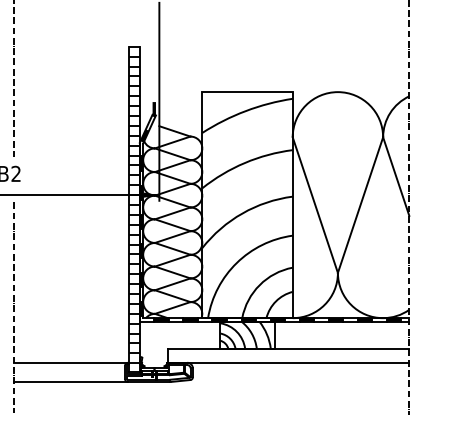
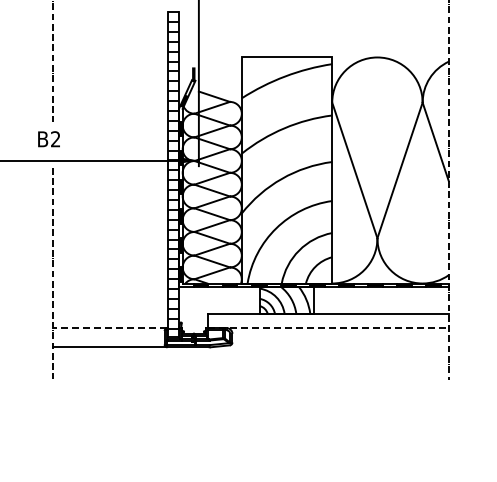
line: (69, 363) -> (109, 328), solid -> dashed
line: (288, 363) -> (328, 328), solid -> dashed

